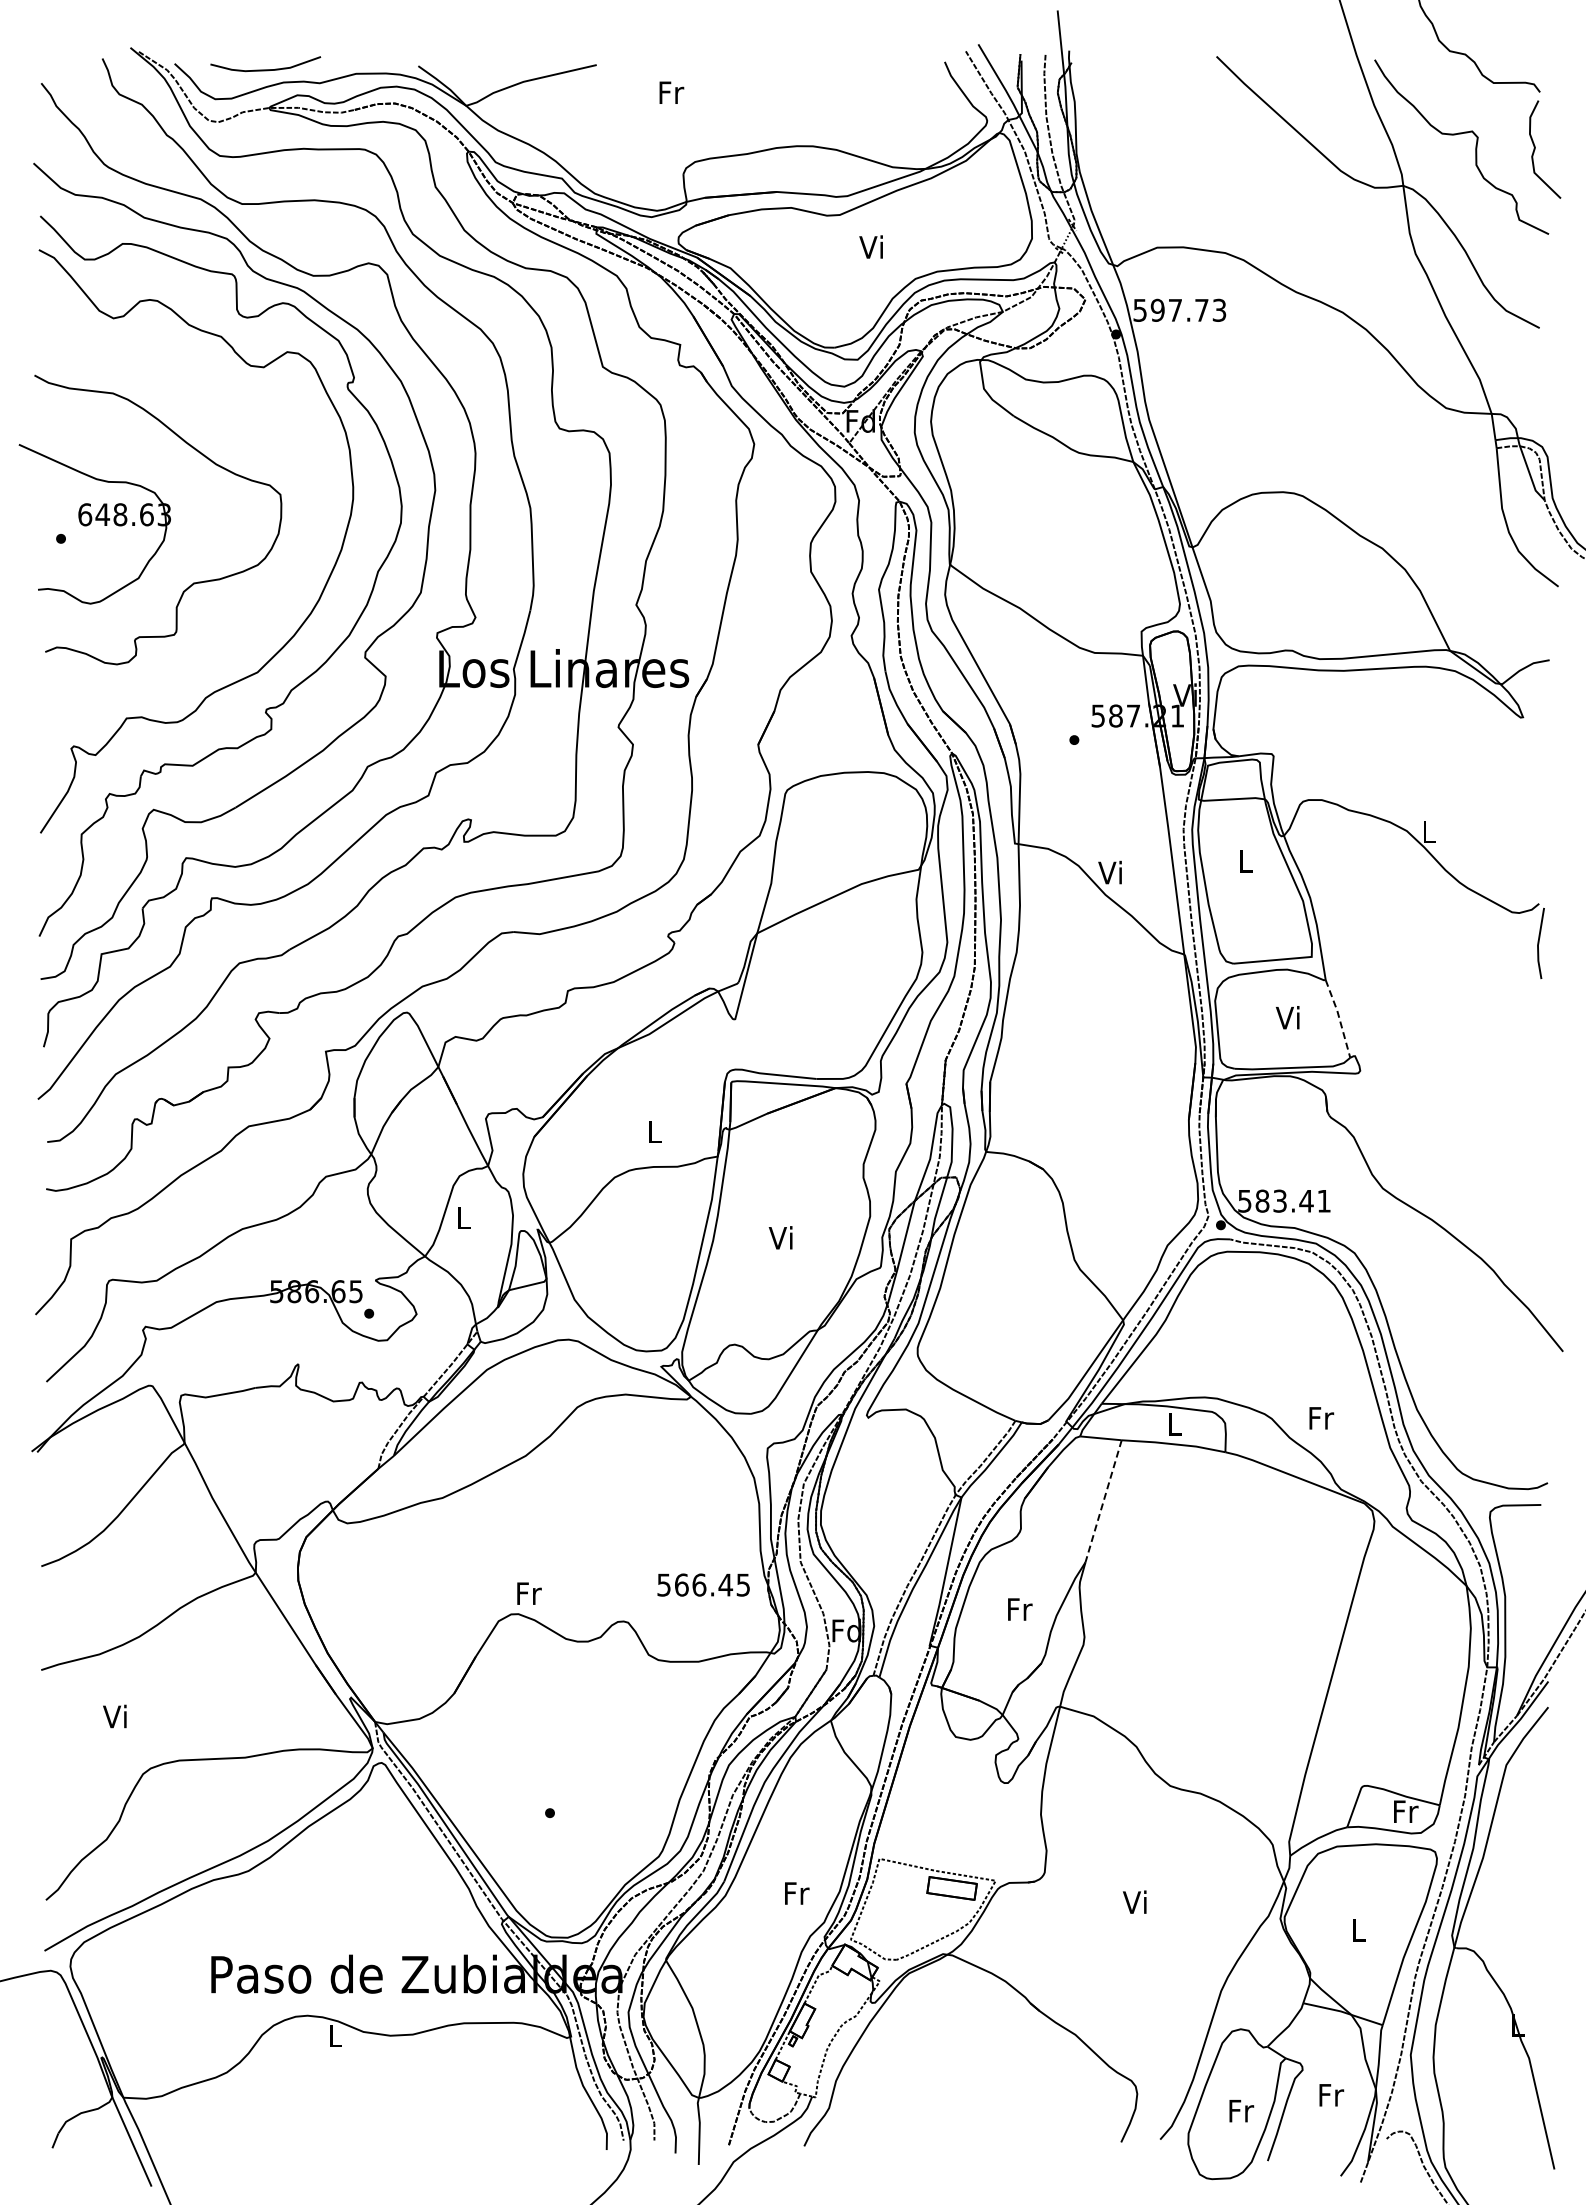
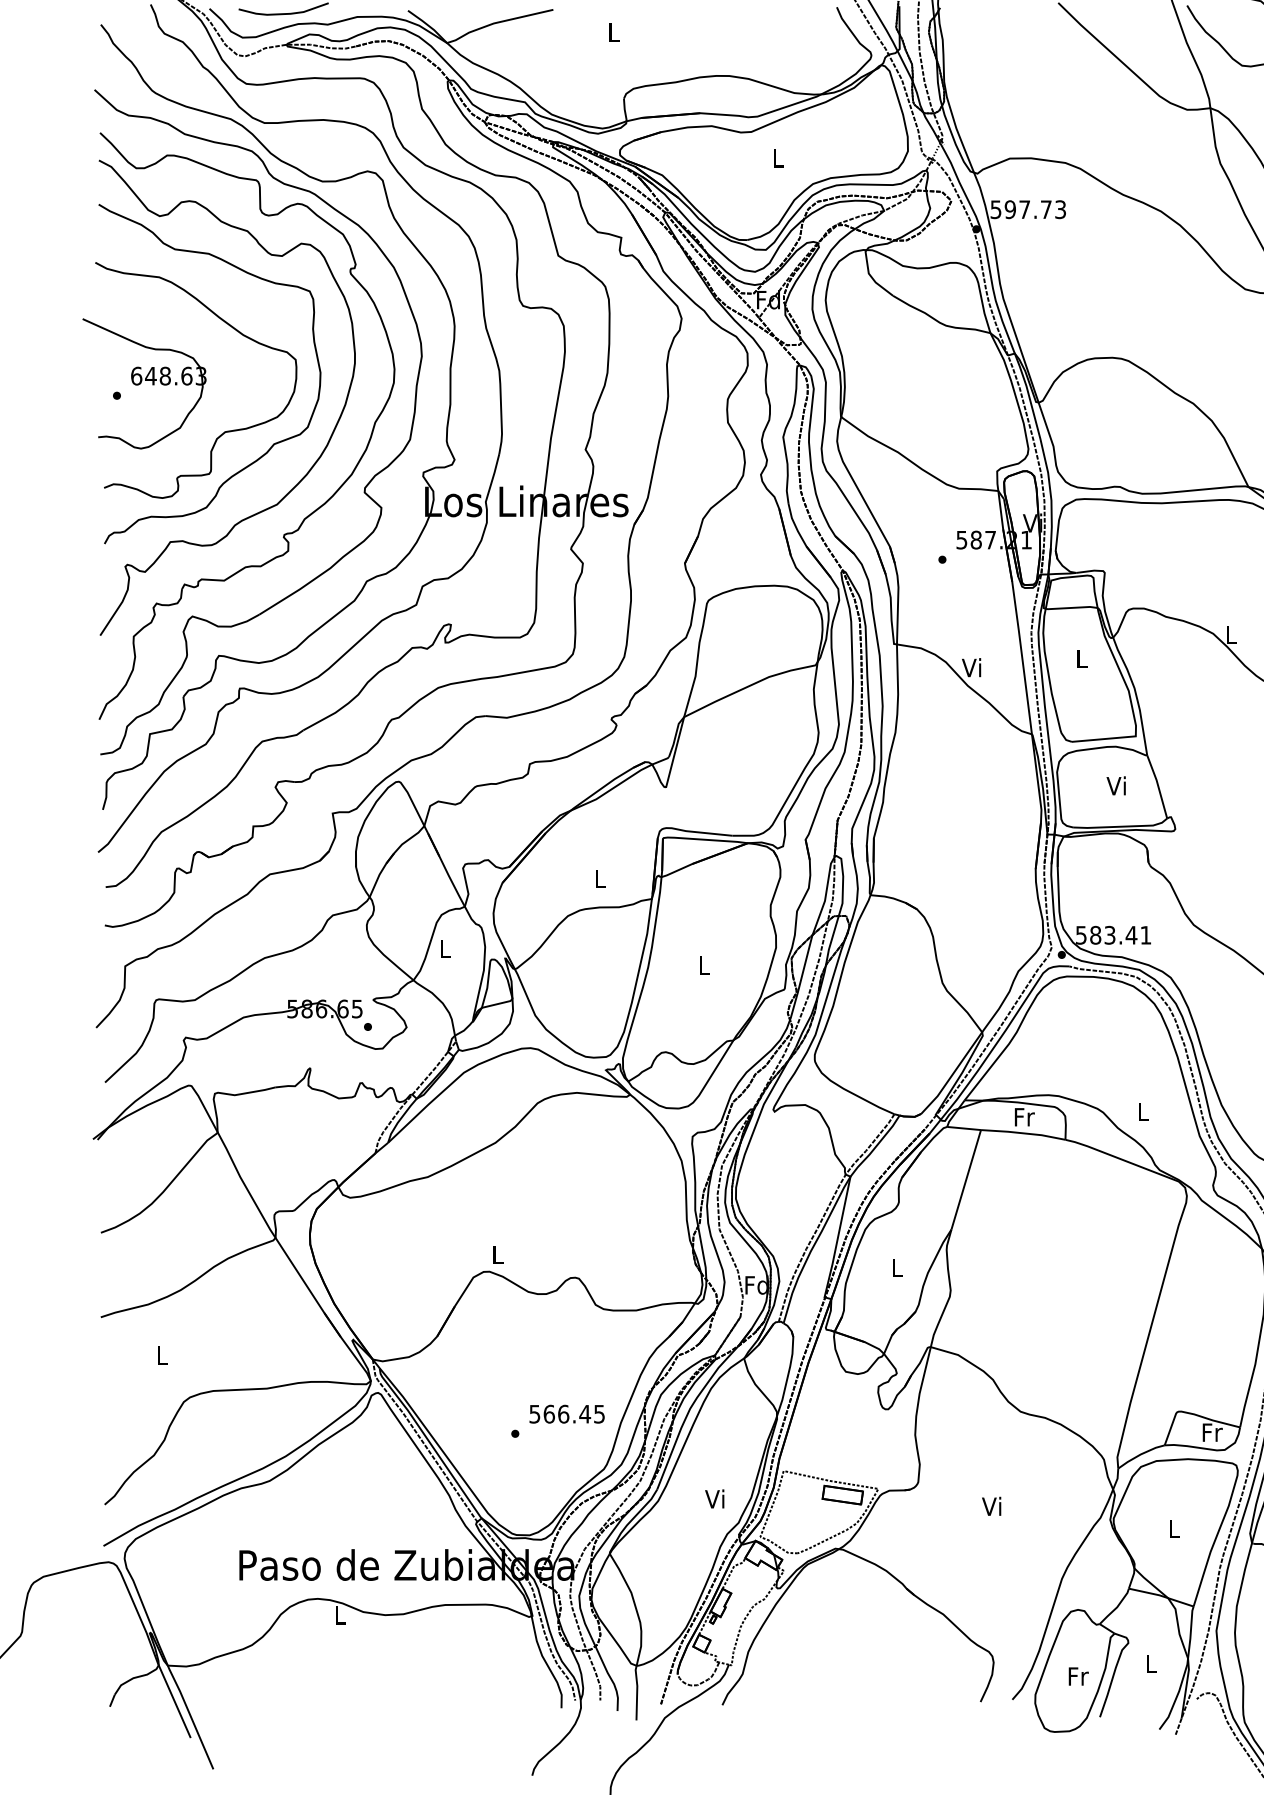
text: (671, 92) -> (614, 32), Fr -> L
text: (870, 246) -> (776, 157), Vi -> L
curve: (253, 597) -> (273, 443), added
line: (1339, 1018) -> (1158, 786), dashed -> solid
text: (780, 1237) -> (703, 964), Vi -> L
text: (1321, 1418) -> (1143, 1112), Fr -> L
text: (1175, 1424) -> (1024, 1117), L -> Fr
line: (1103, 1501) -> (966, 1179), dashed -> solid
text: (703, 1584) -> (567, 1413), moved
text: (529, 1593) -> (498, 1254), Fr -> L
text: (1020, 1609) -> (898, 1267), Fr -> L
text: (114, 1716) -> (160, 1355), Vi -> L
text: (796, 1892) -> (716, 1498), Fr -> Vi
text: (1331, 2095) -> (1151, 1663), Fr -> L

